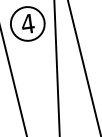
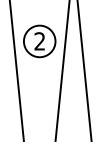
text: (27, 24) -> (39, 41), 4 -> 2

